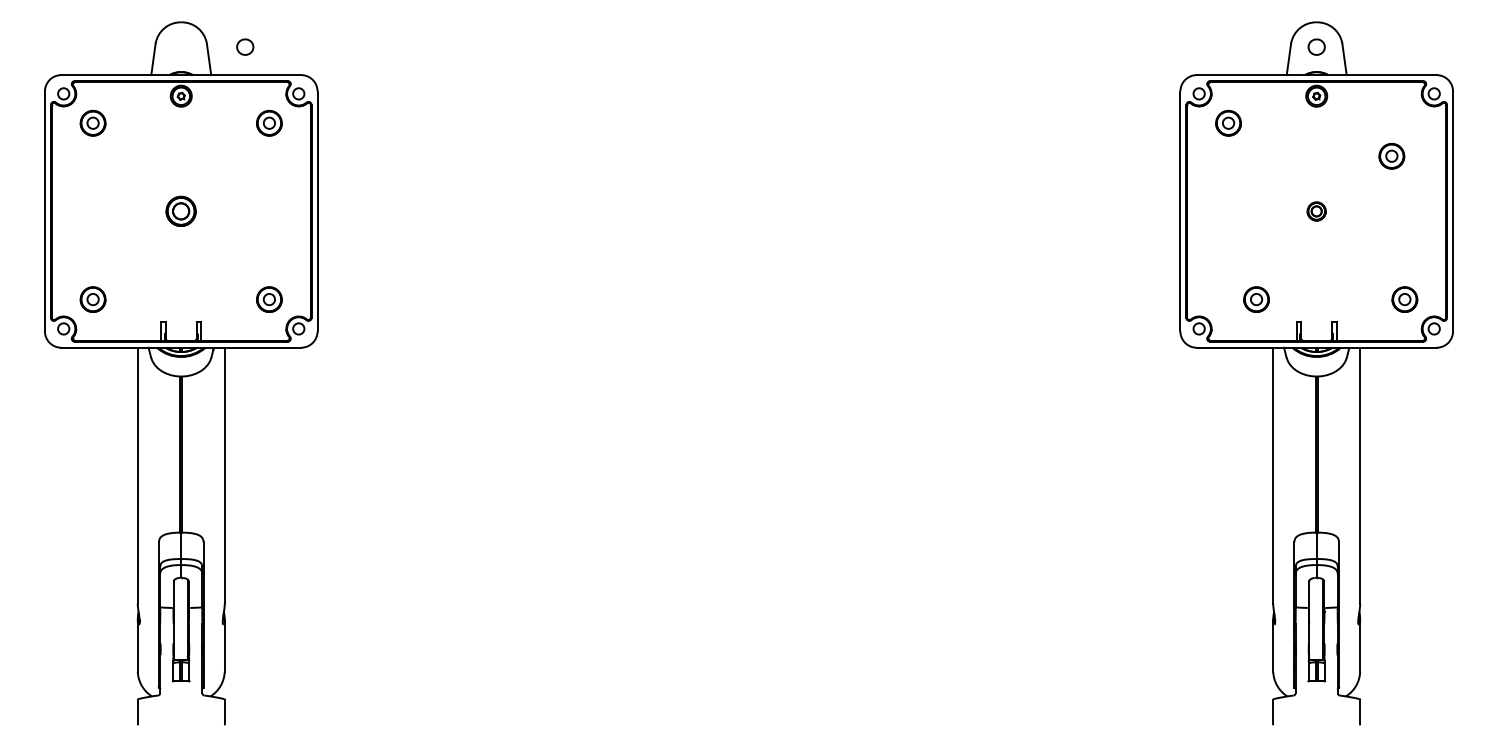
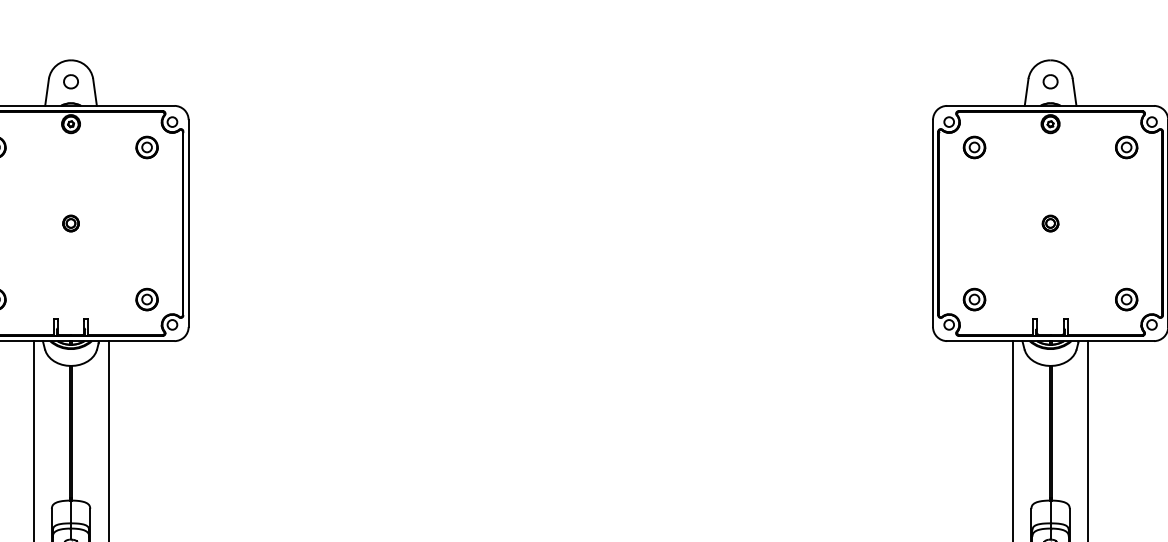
part: (245, 46) -> (71, 81), moved
part: (1391, 155) -> (1126, 146), moved
part: (181, 211) -> (71, 223), size x0.62
part: (1256, 299) -> (974, 299), moved

